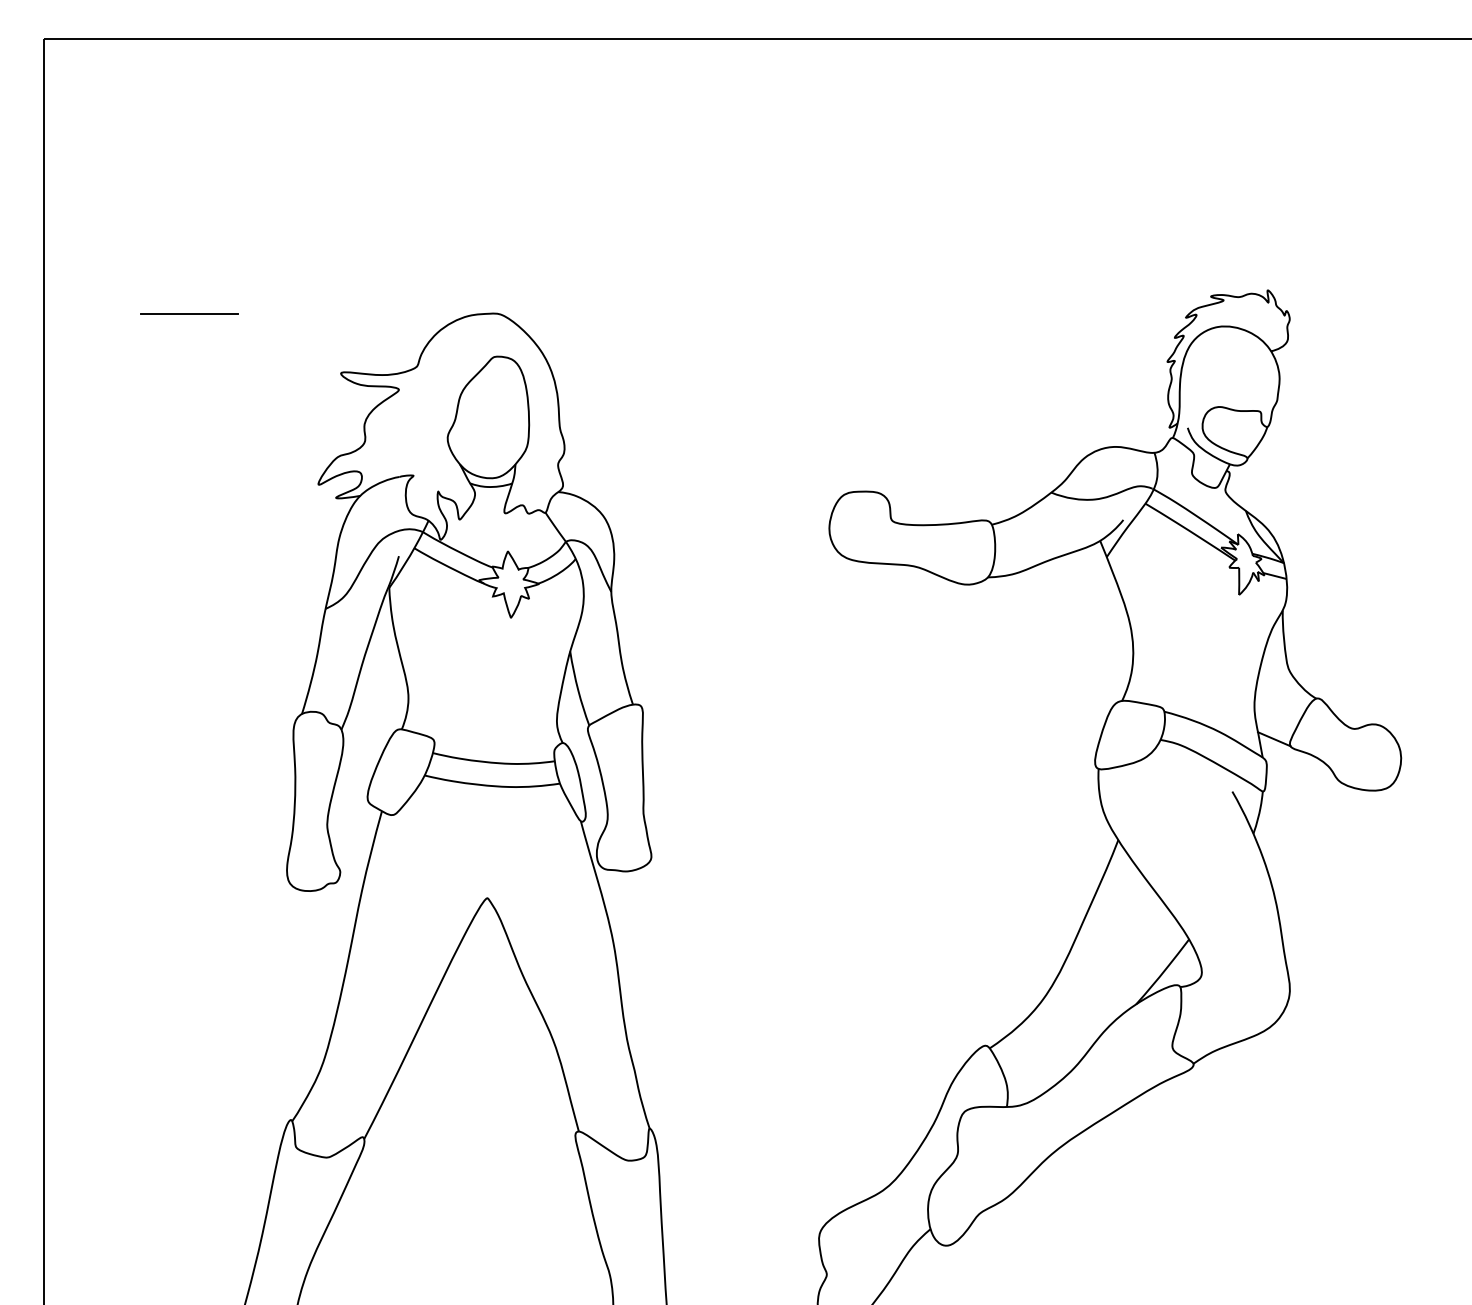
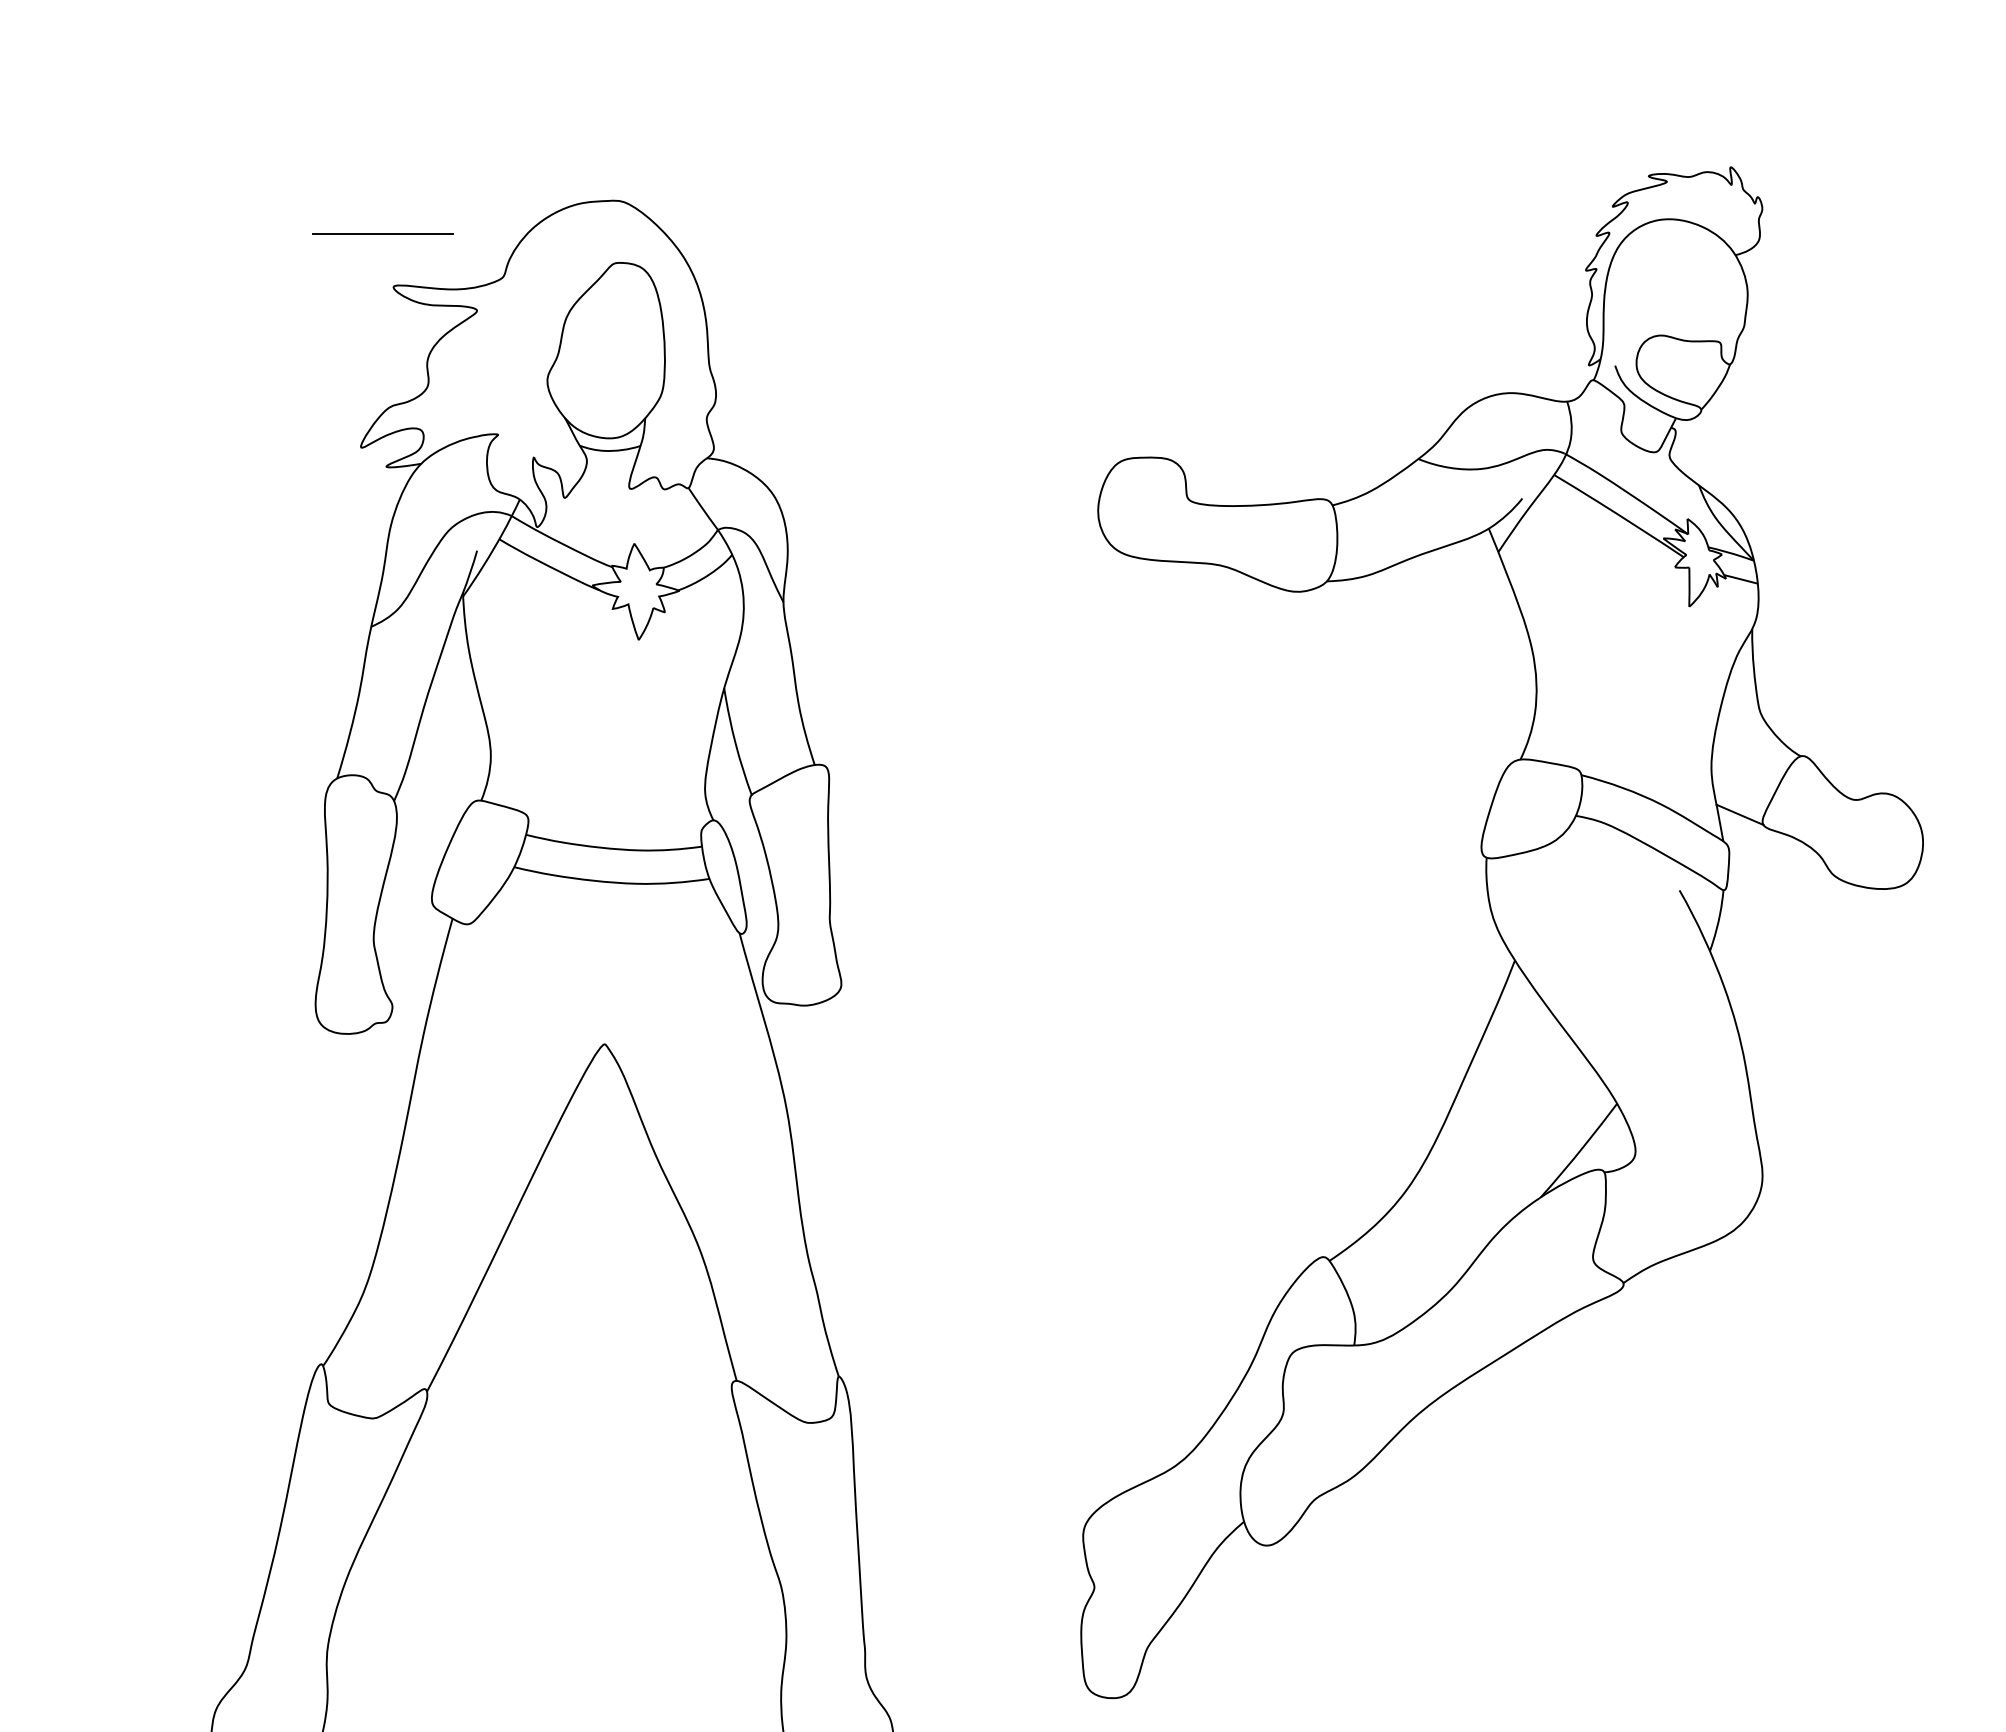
line: (189, 313) -> (382, 233), moved

